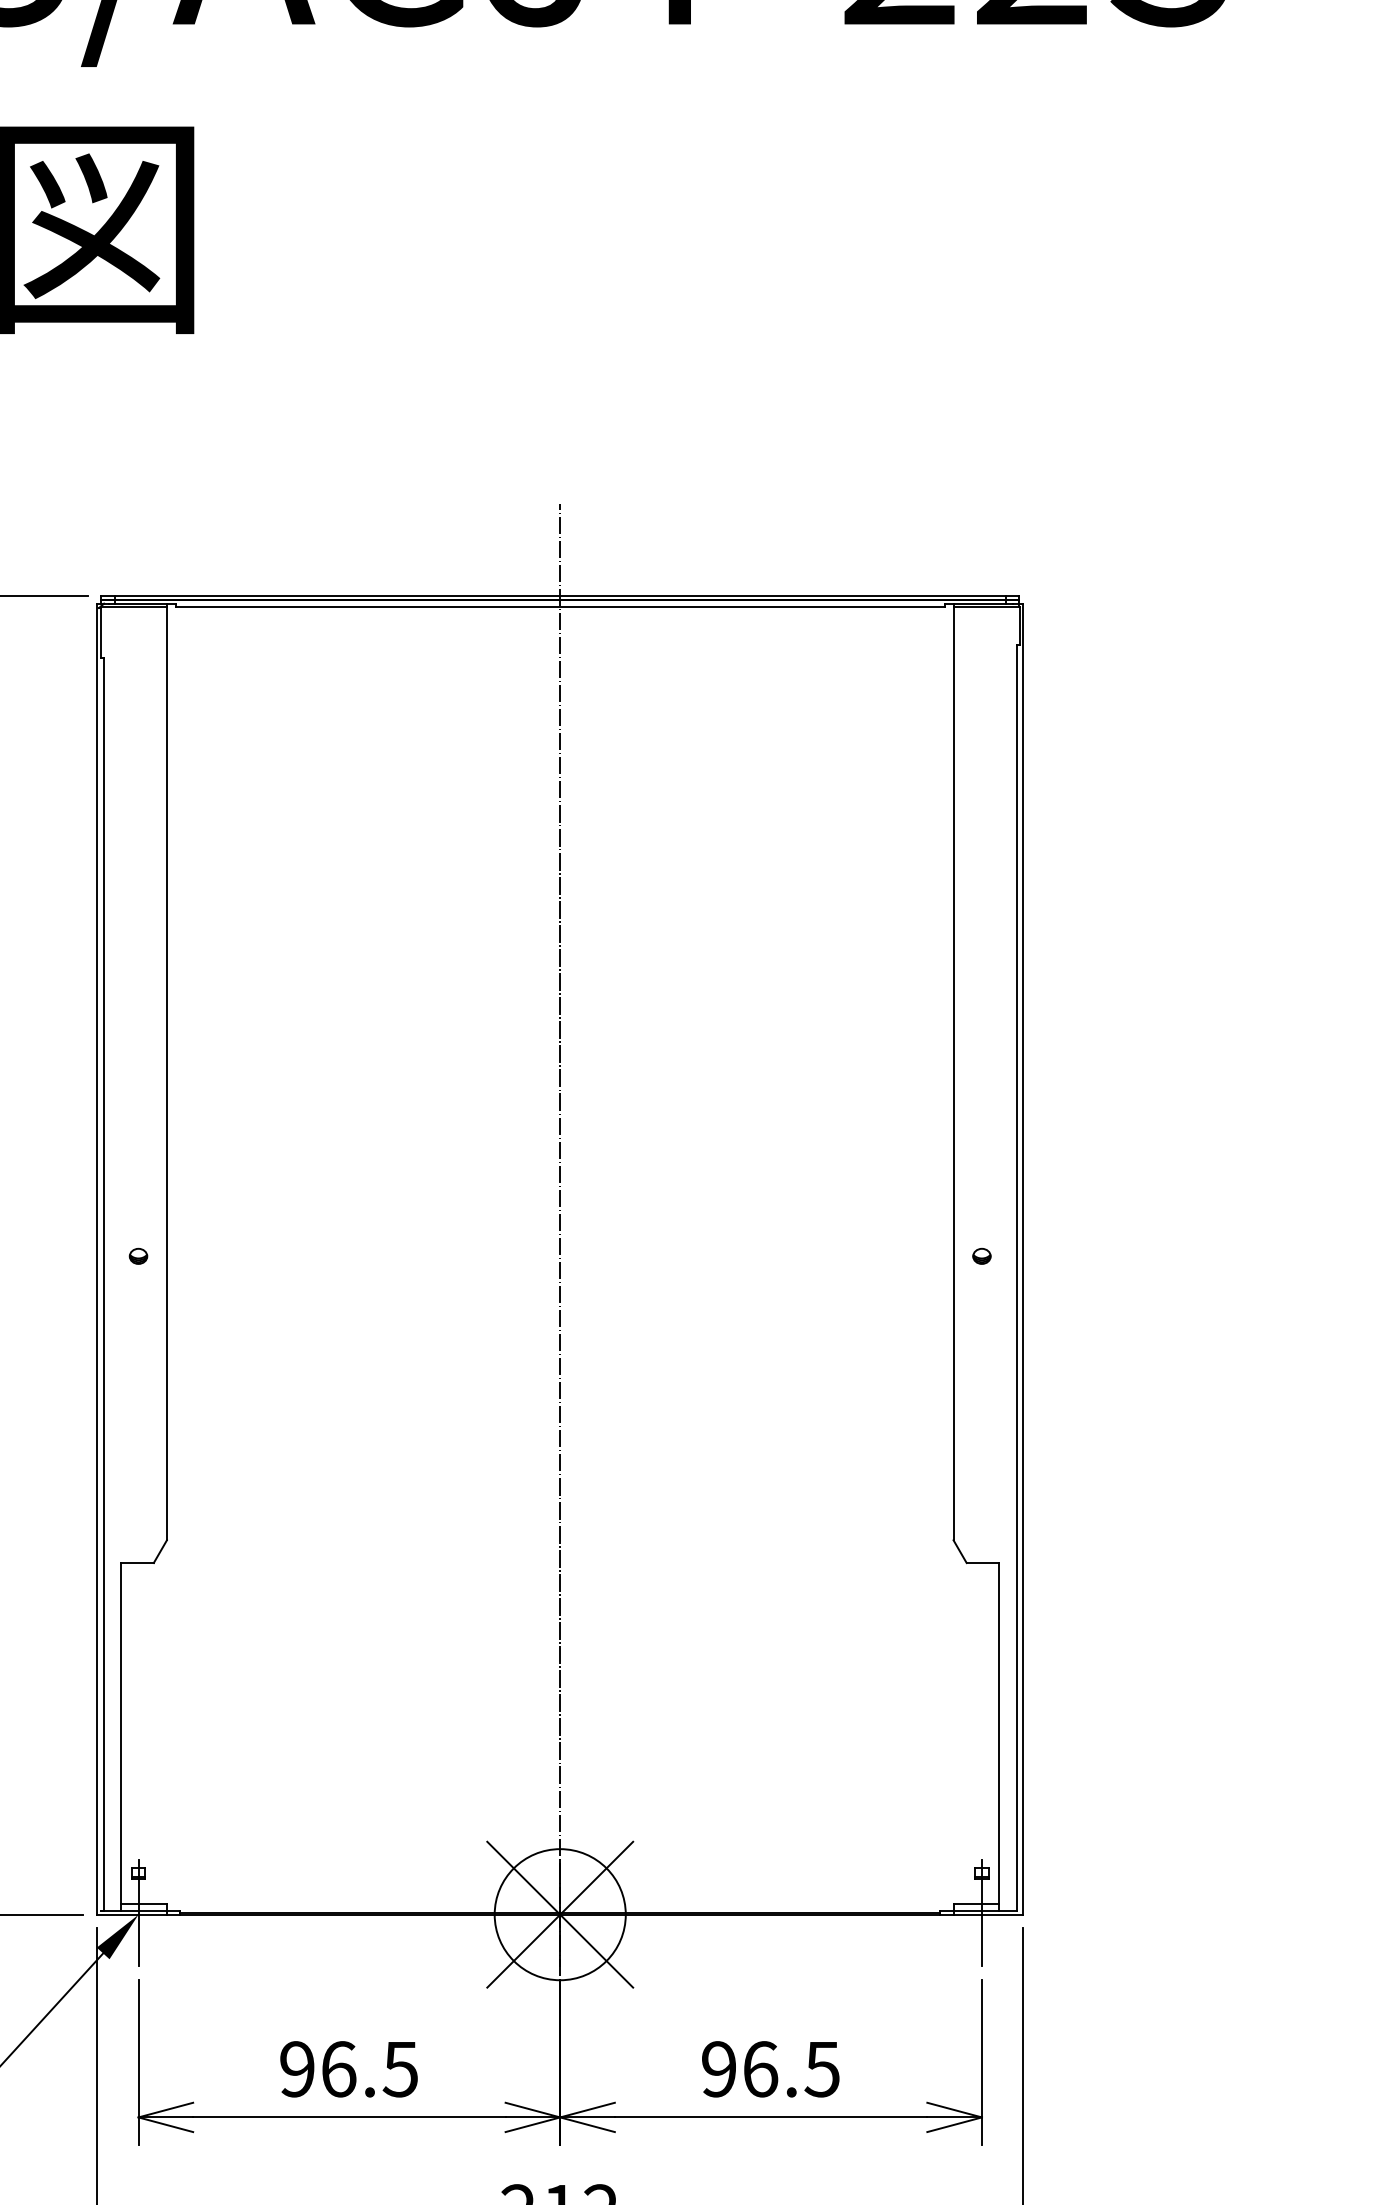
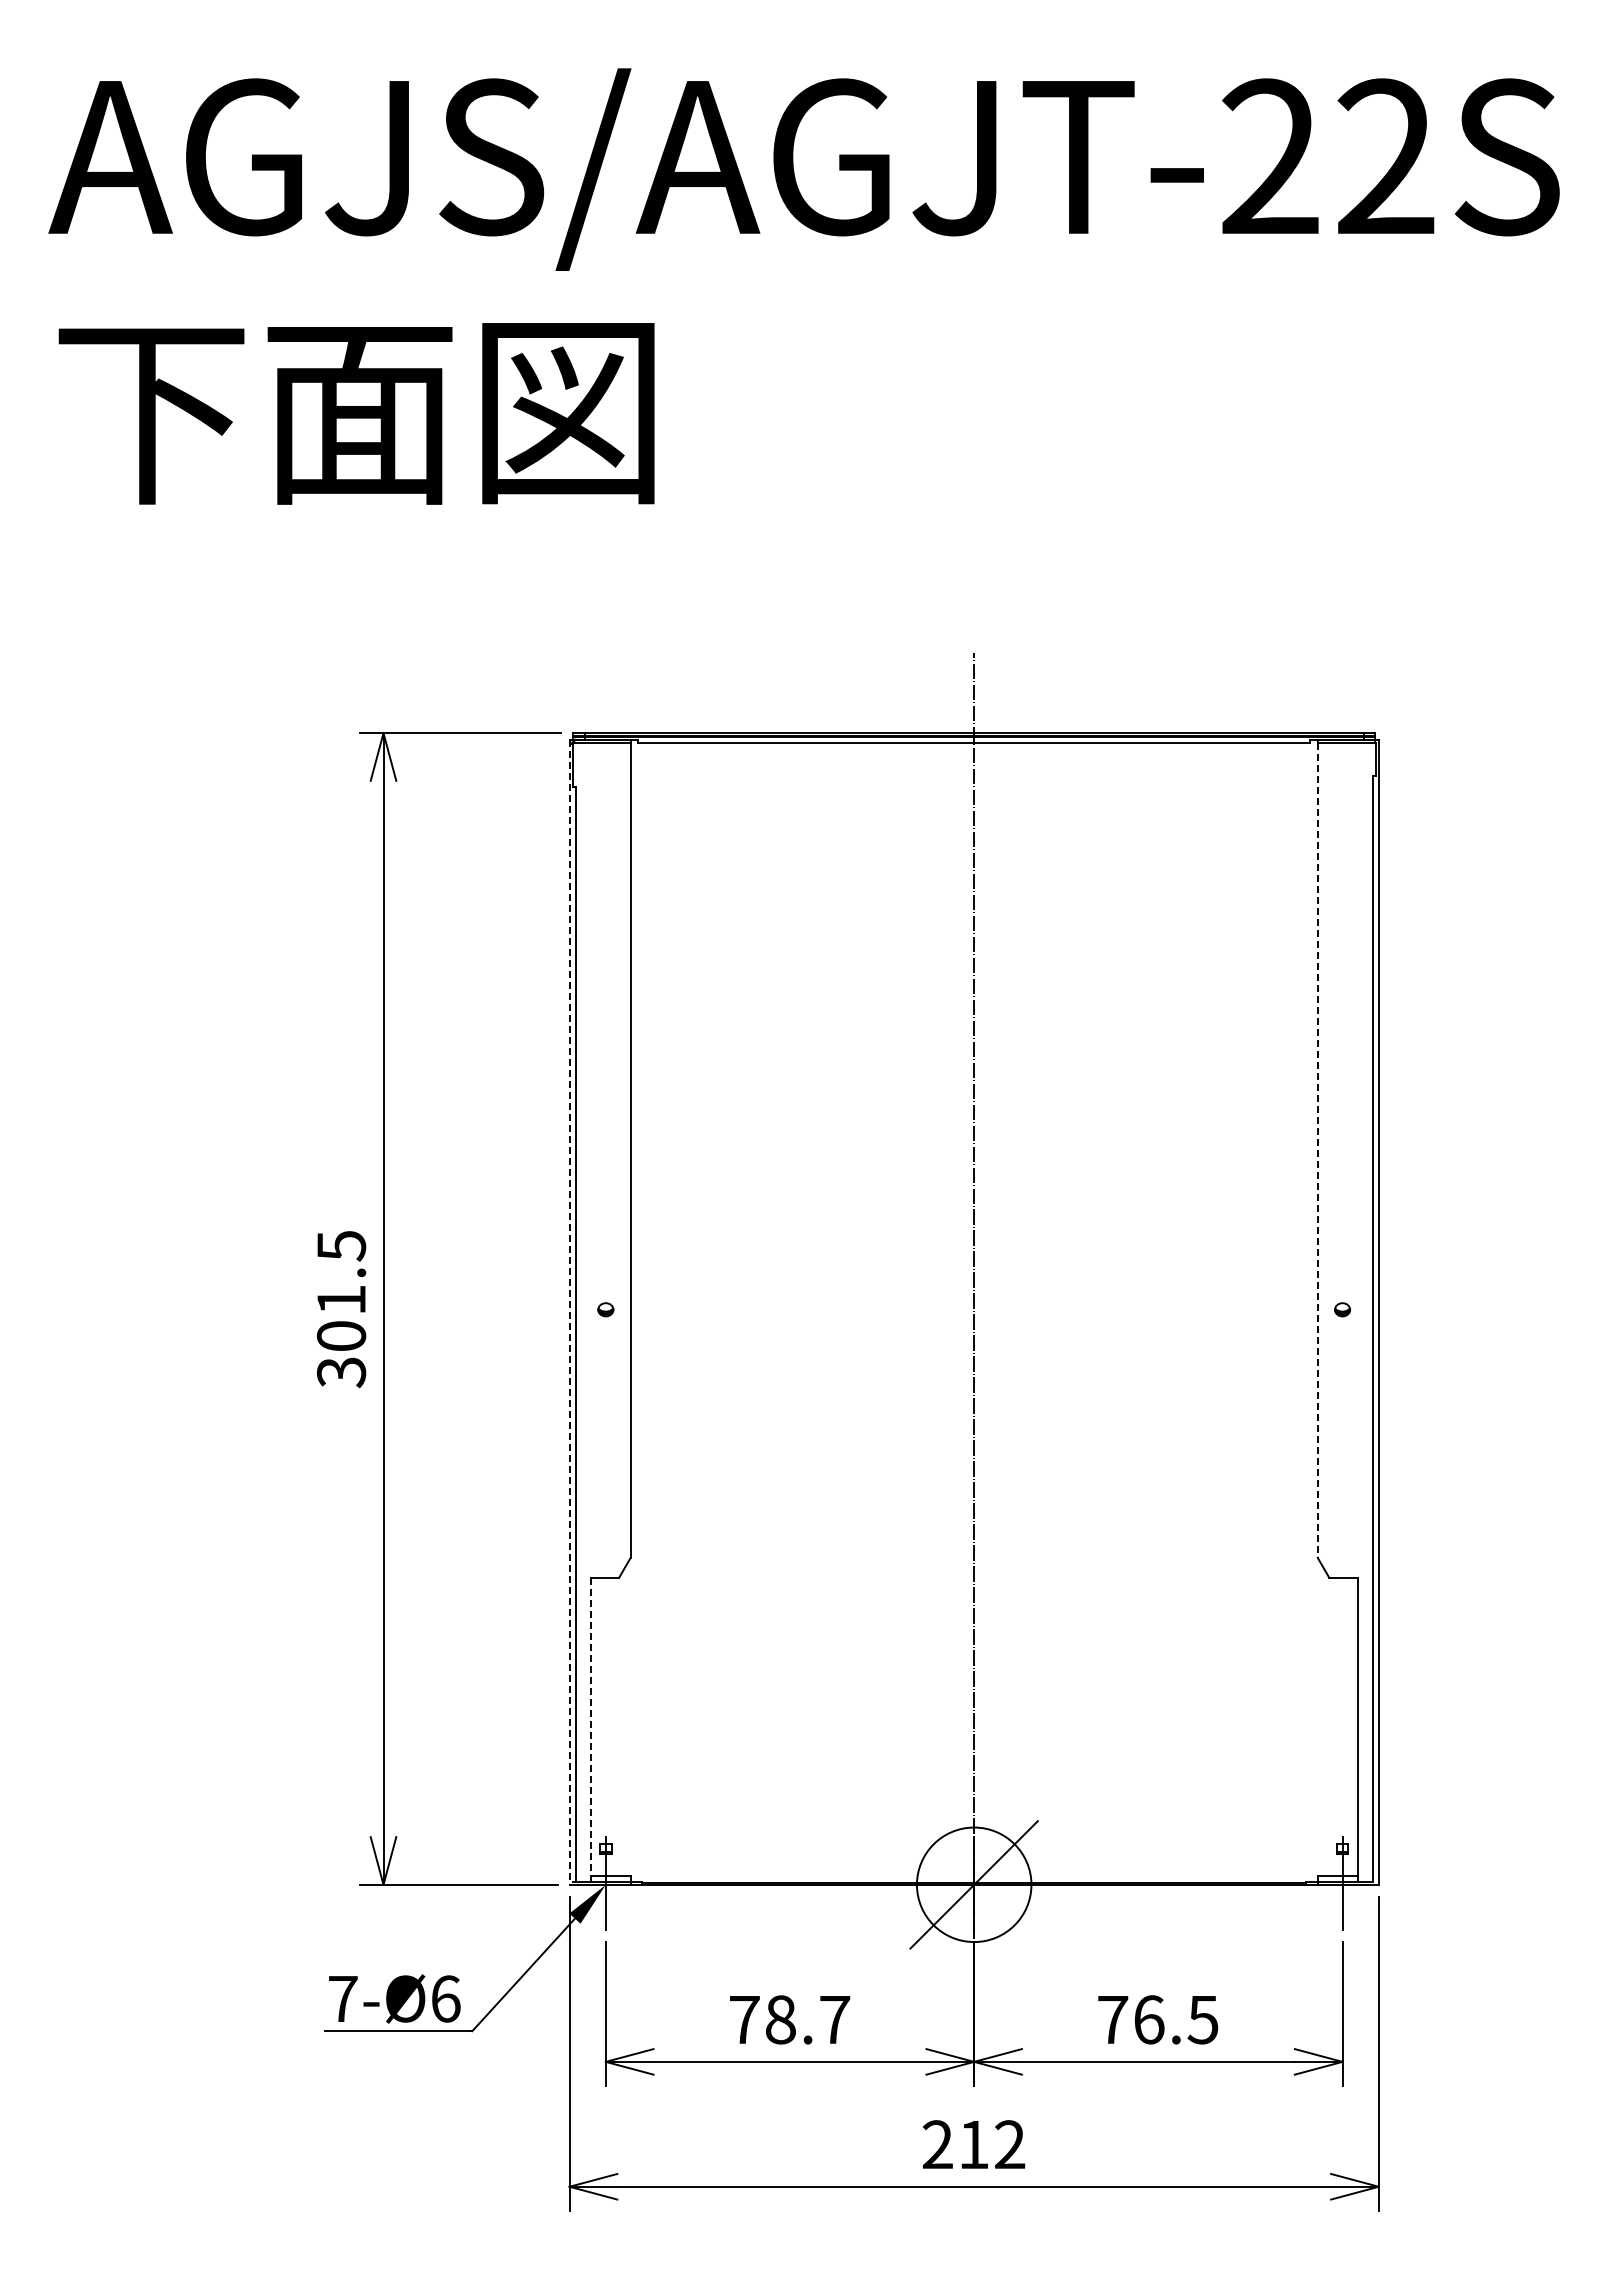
line: (953, 1073) -> (1317, 1150), solid -> dashed
line: (96, 1259) -> (569, 1312), solid -> dashed
line: (120, 1736) -> (590, 1729), solid -> dashed
line: (559, 1914) -> (973, 1884), removed
text: (348, 2068) -> (789, 2019), 96.5 -> 78.7
text: (719, 2068) -> (1113, 2019), 96.5 -> 76.5

